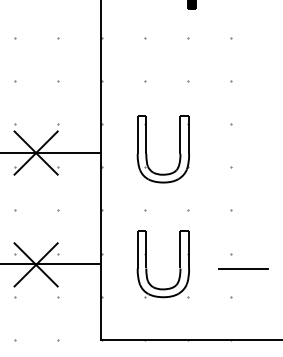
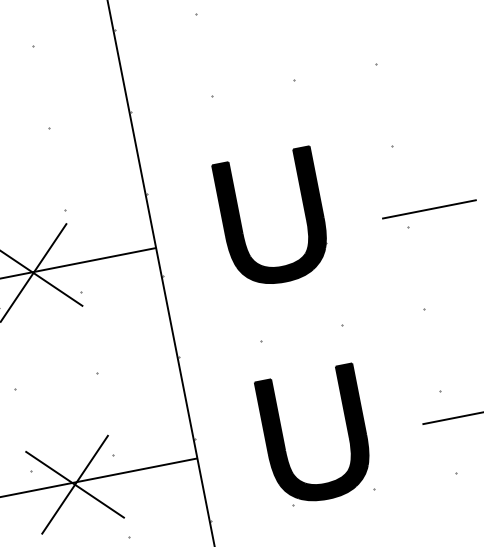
fill: (163, 149) -> (273, 218), added
line: (243, 160) -> (429, 210), added
fill: (163, 263) -> (315, 434), added

